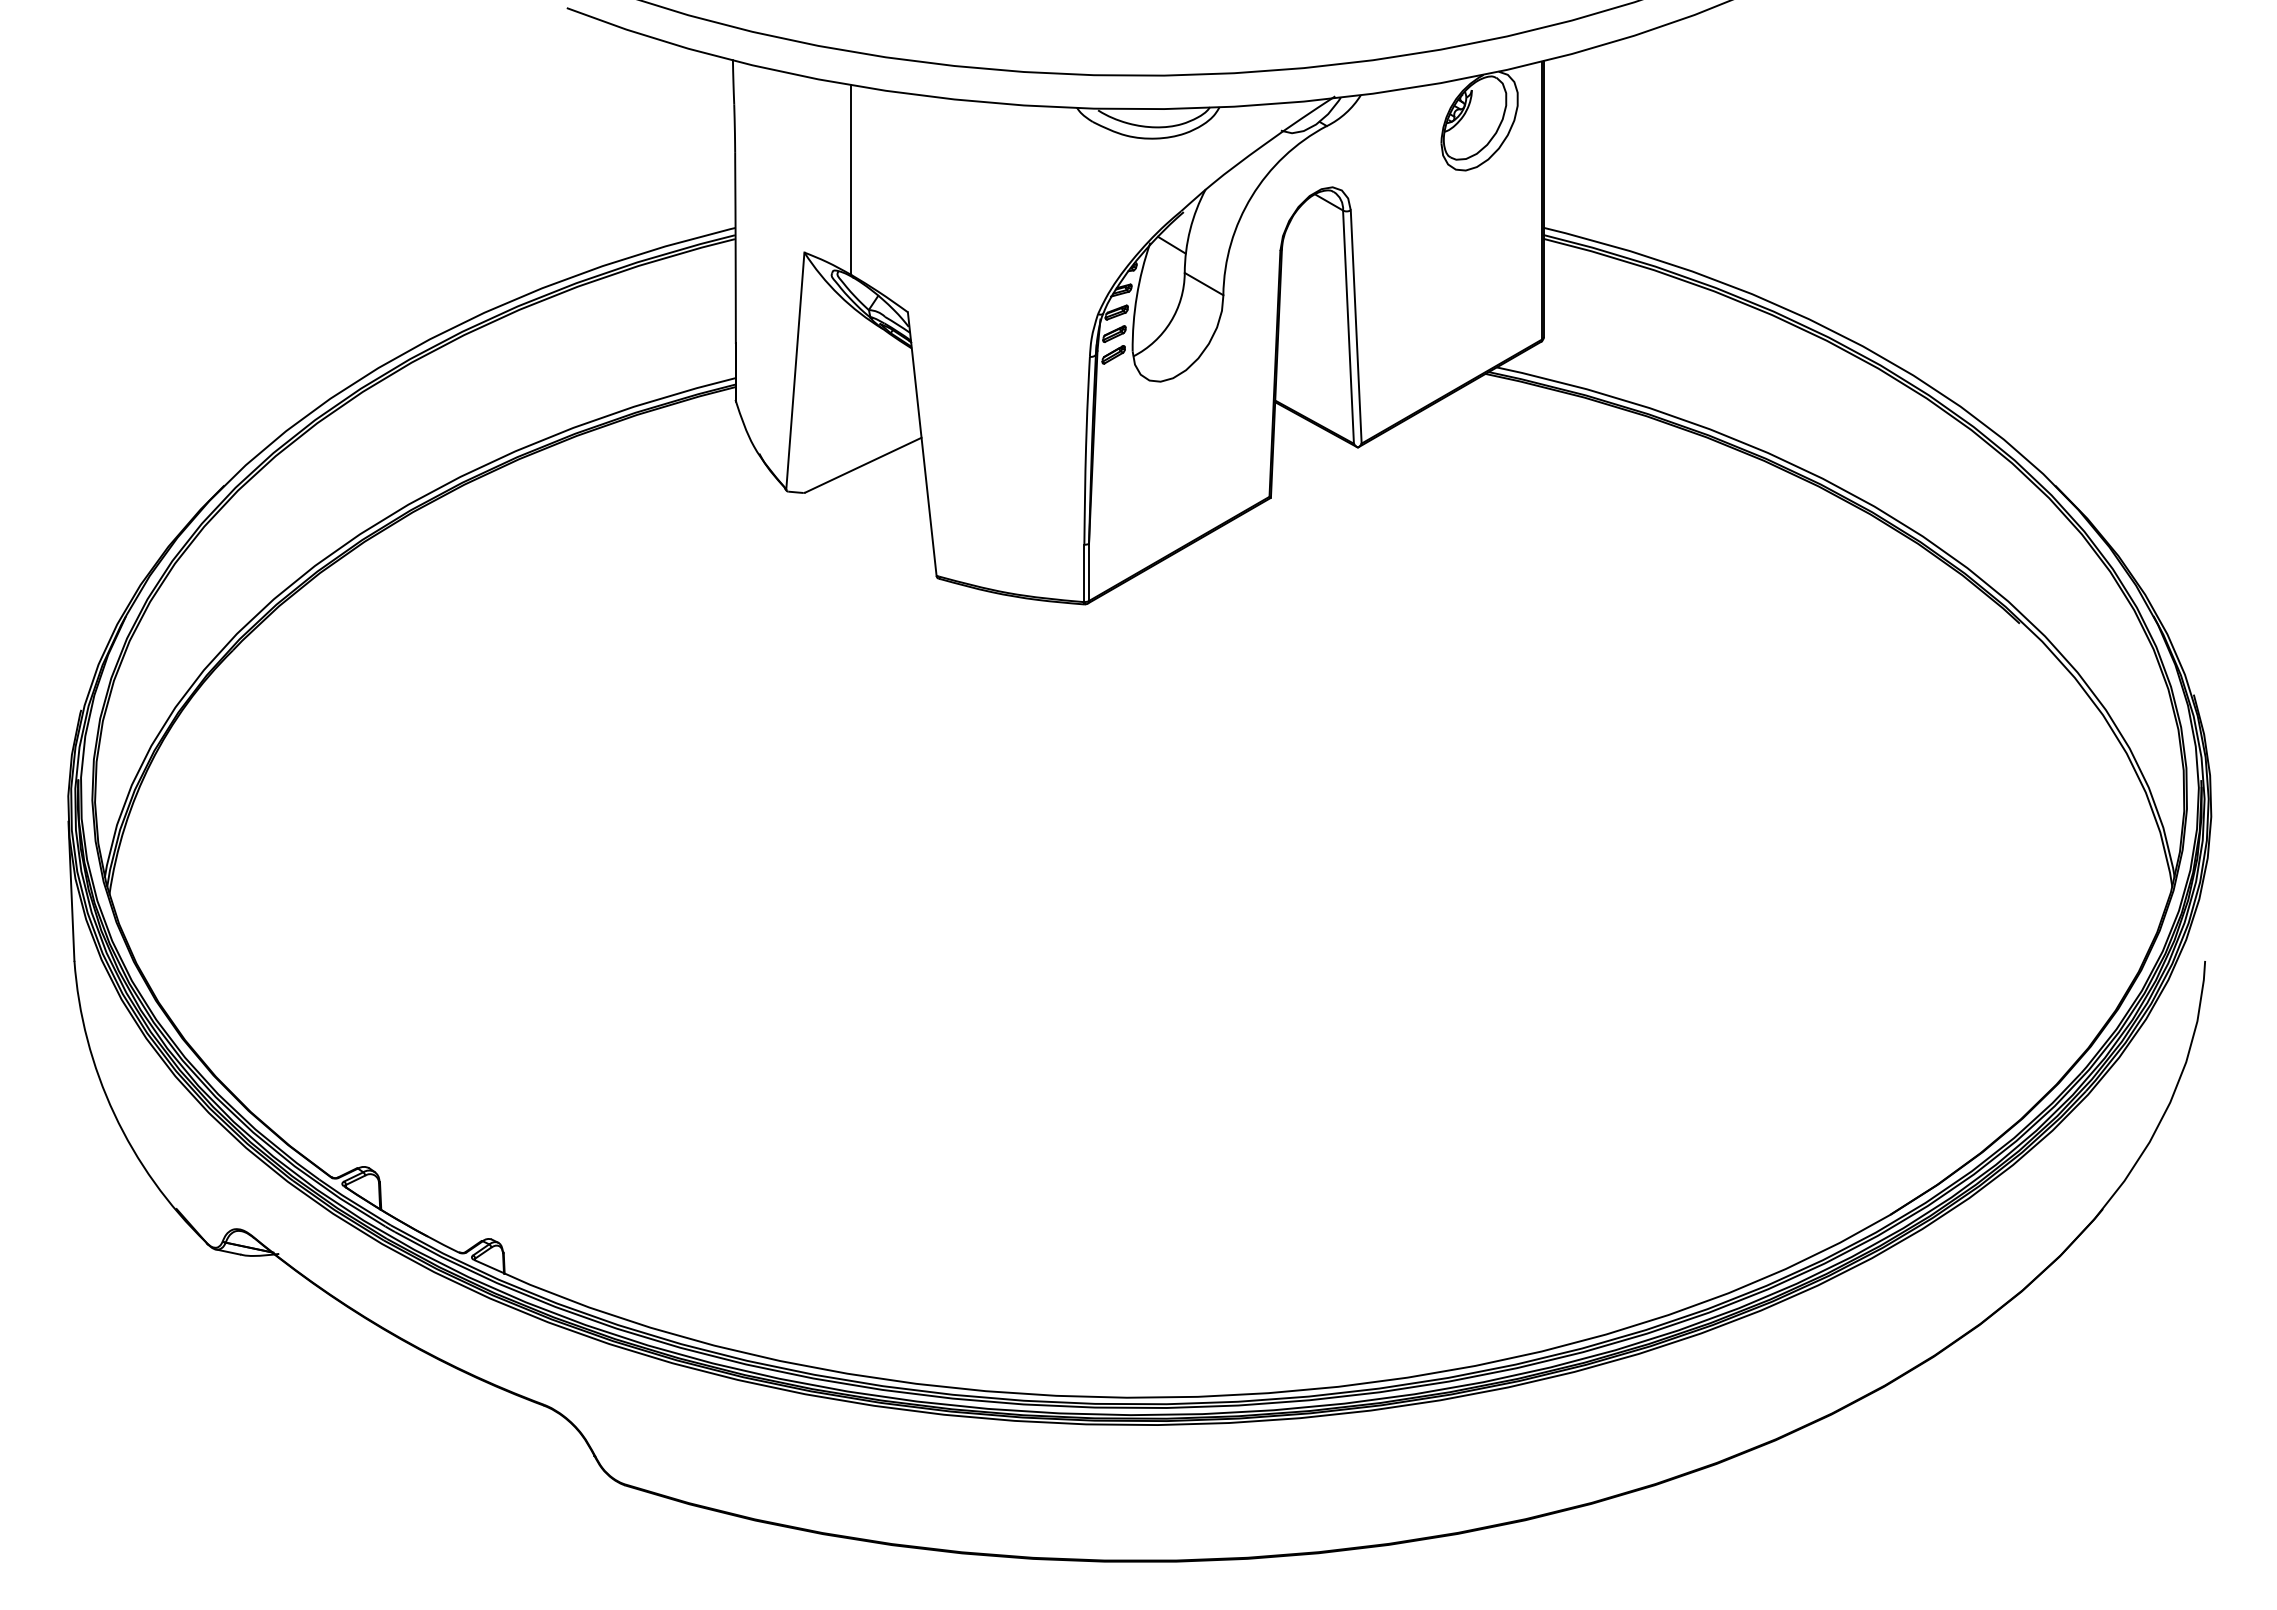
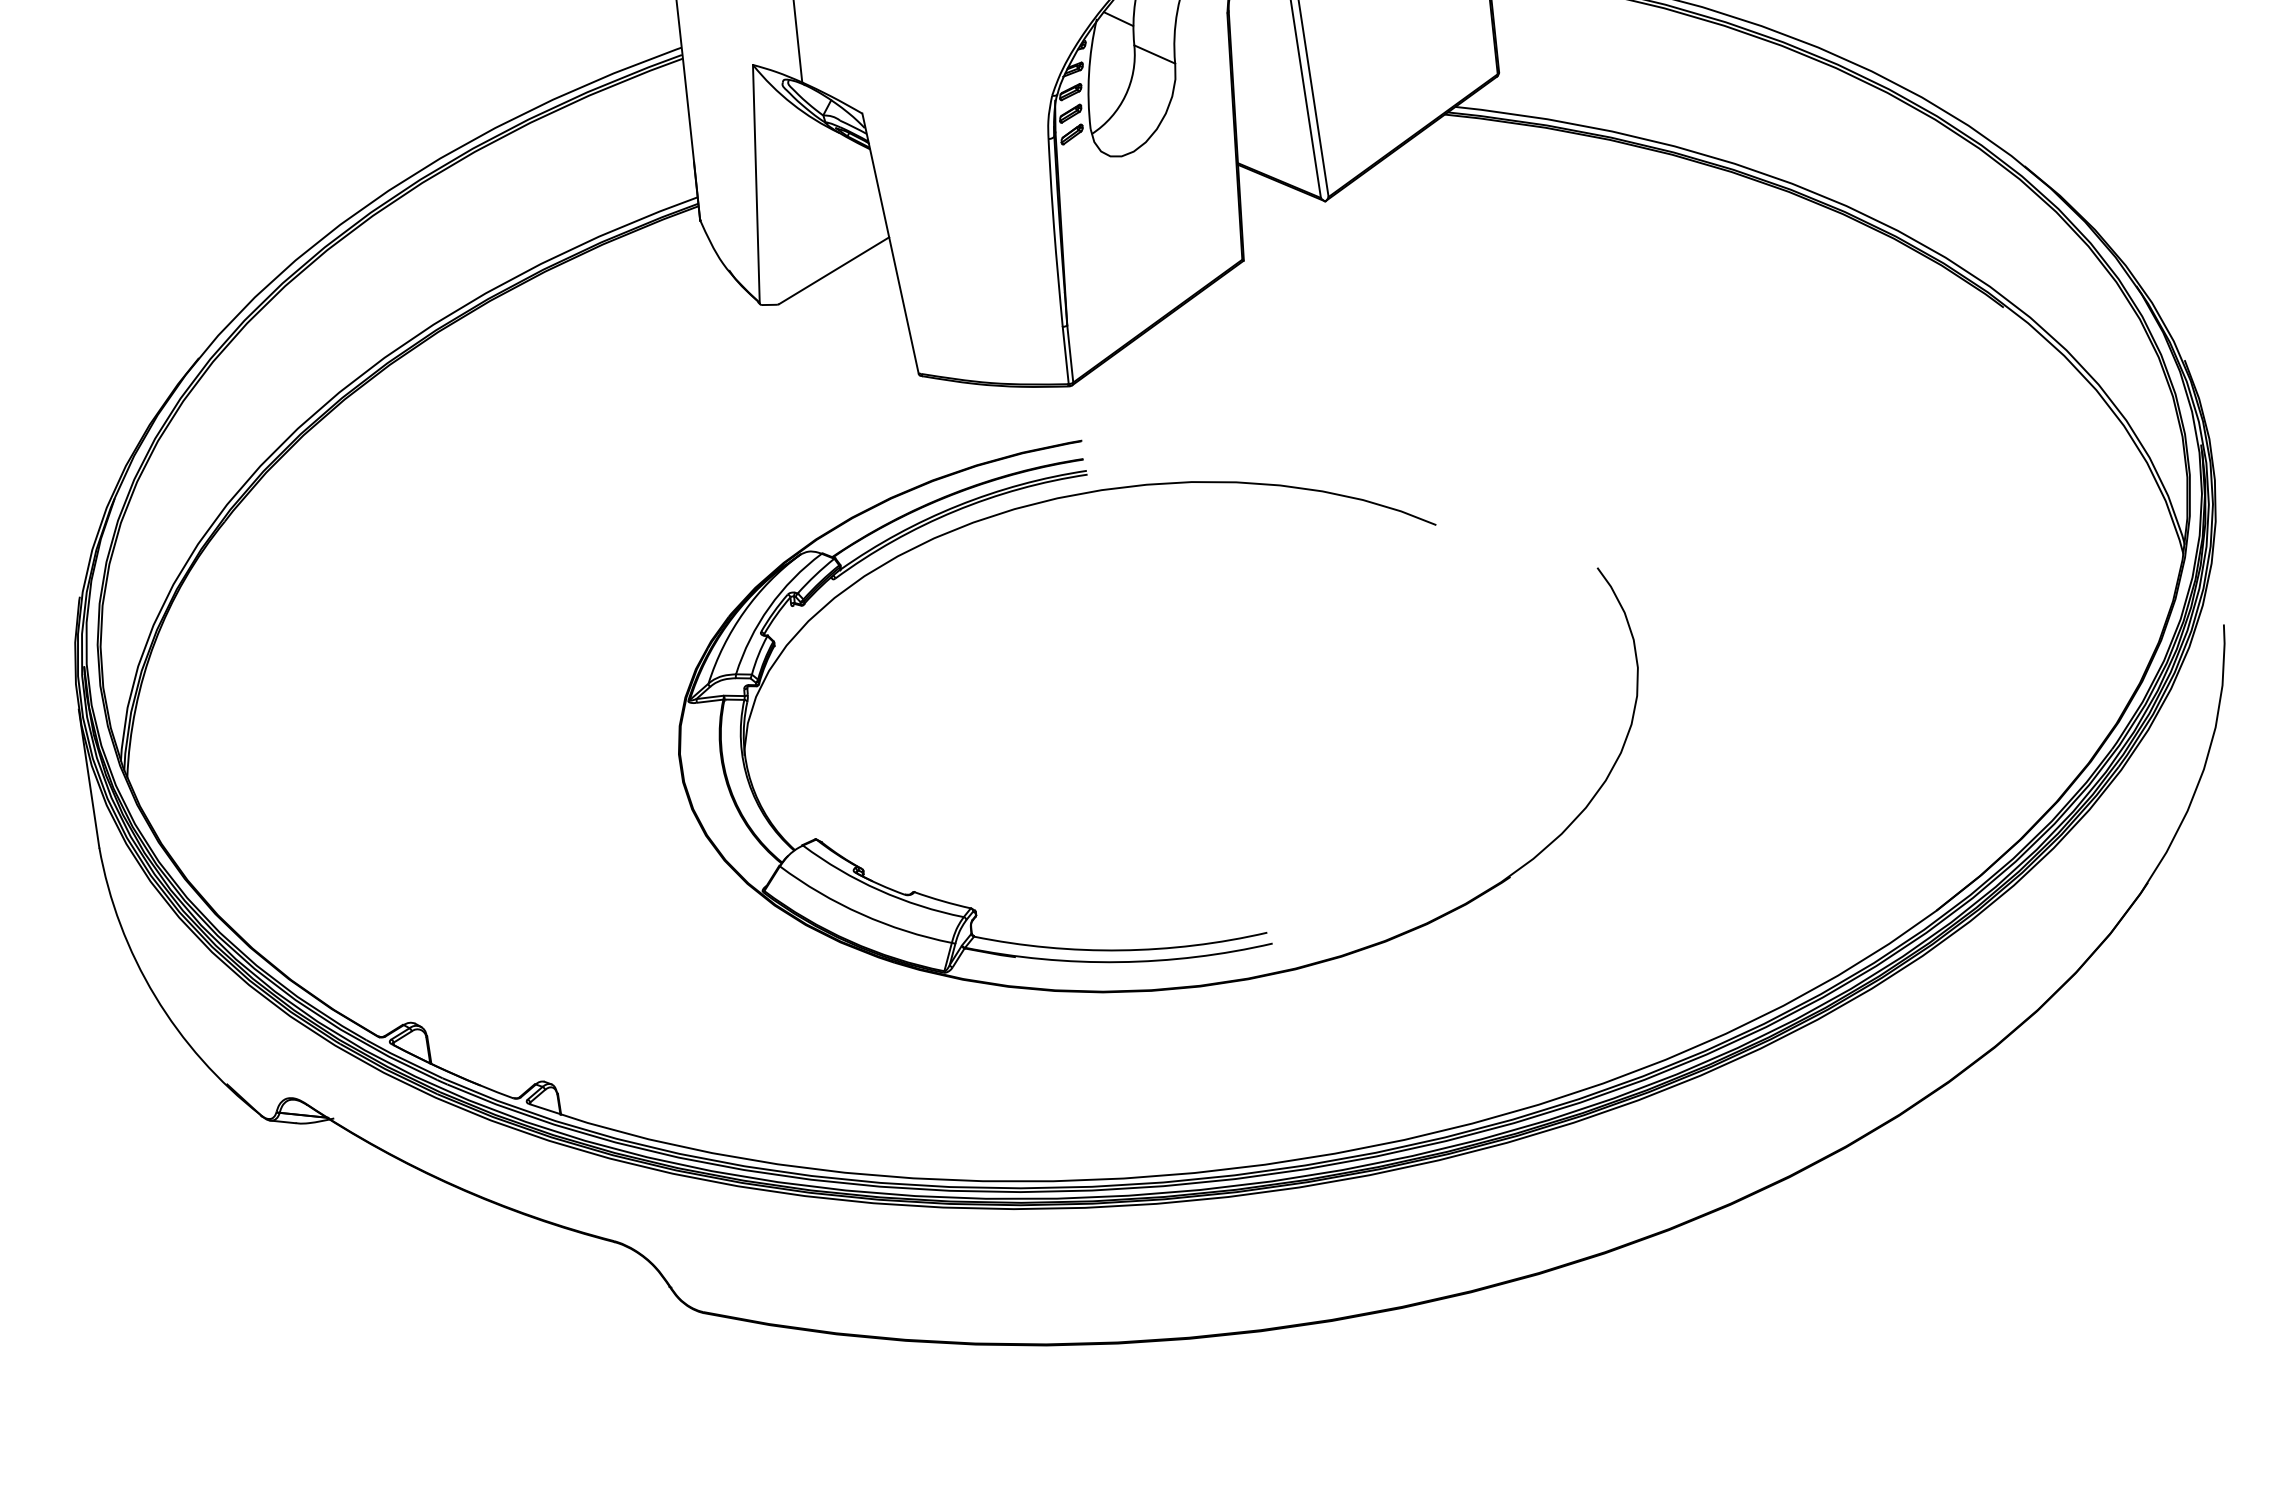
part: (1139, 711) -> (1135, 487), added

